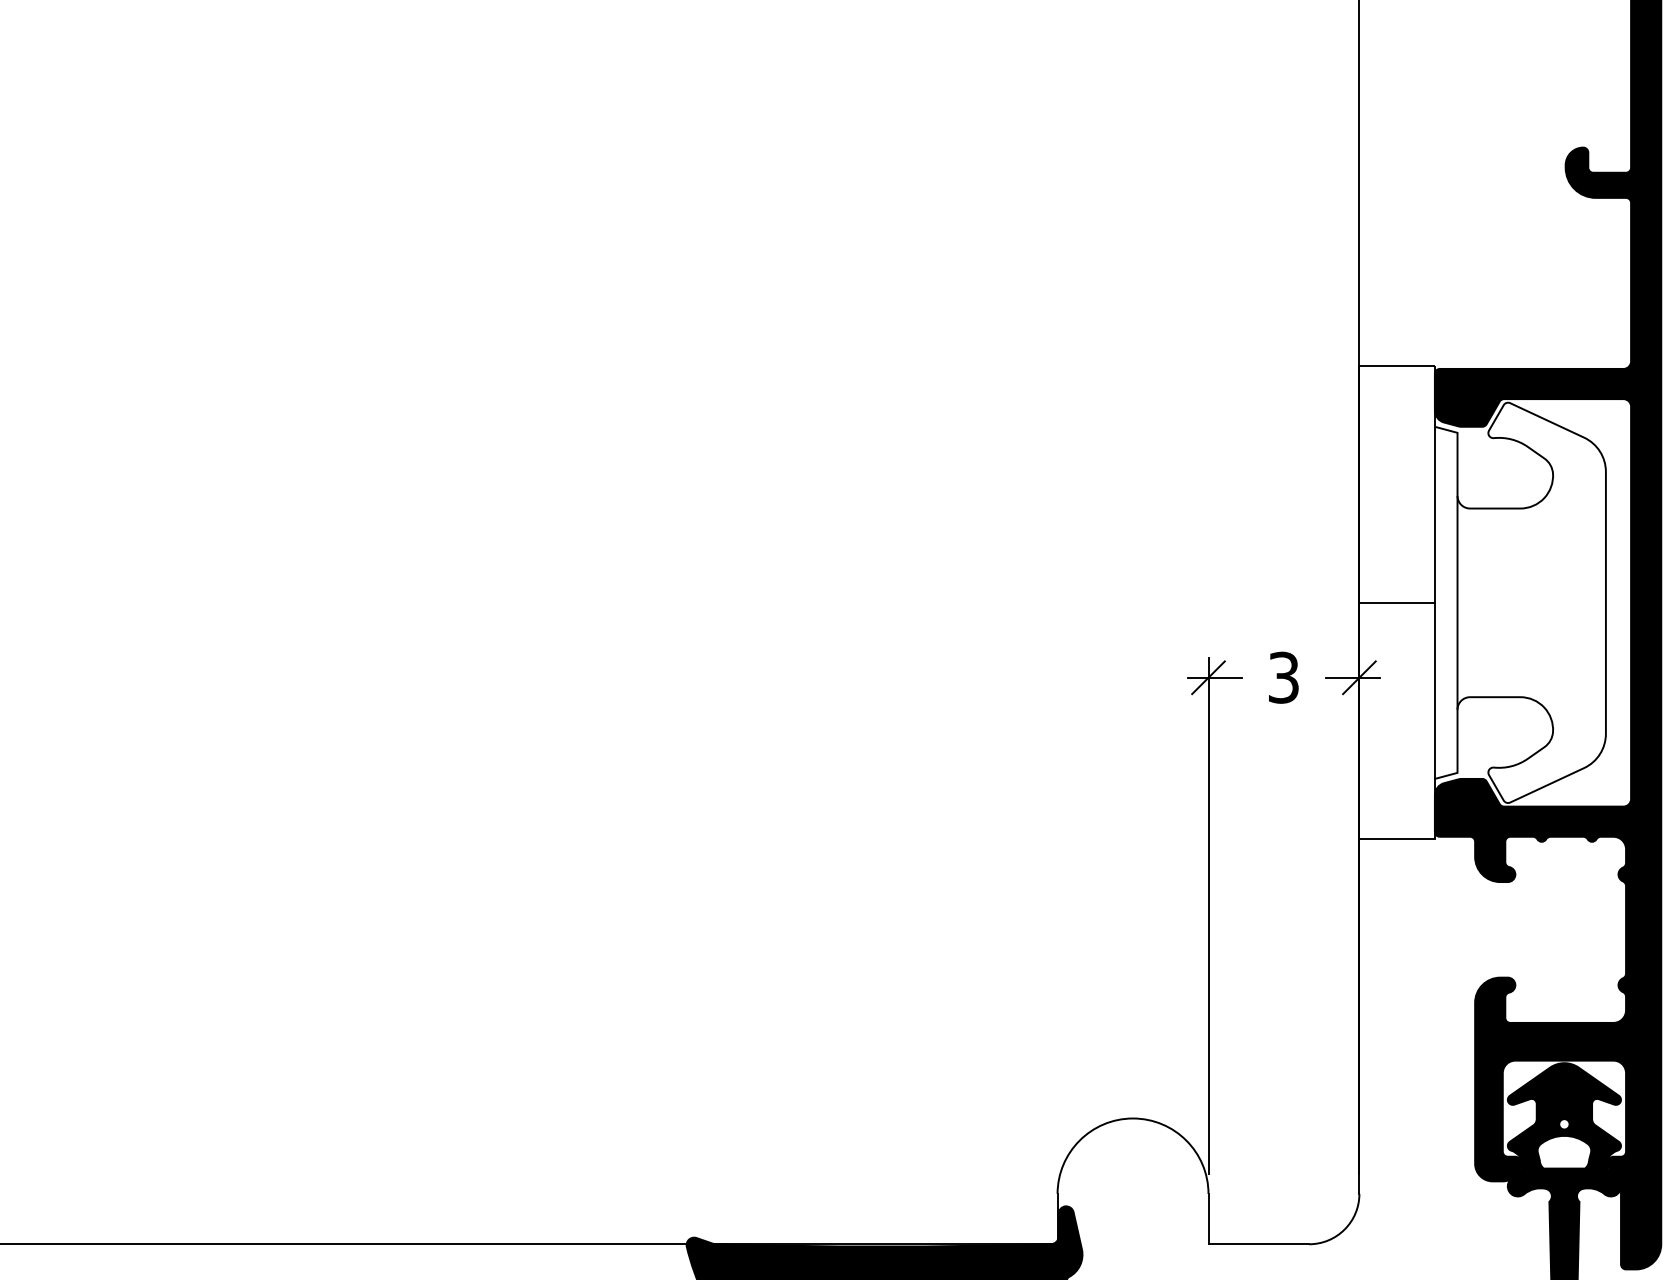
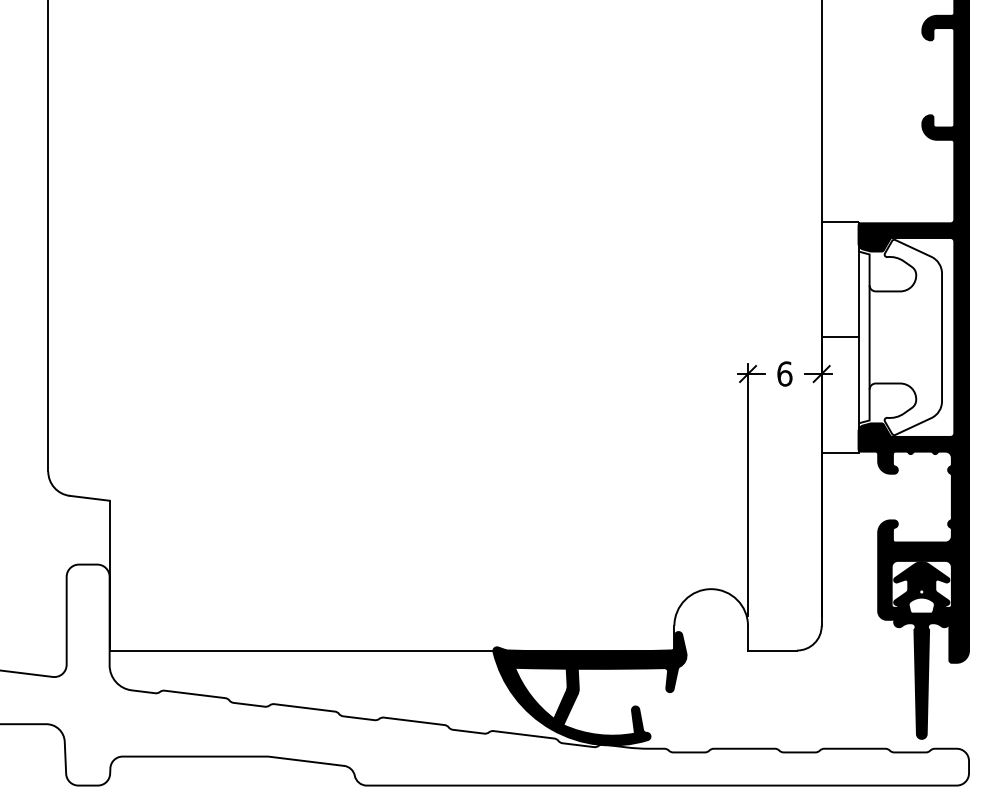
text: (1283, 676) -> (784, 373), 3 -> 6

